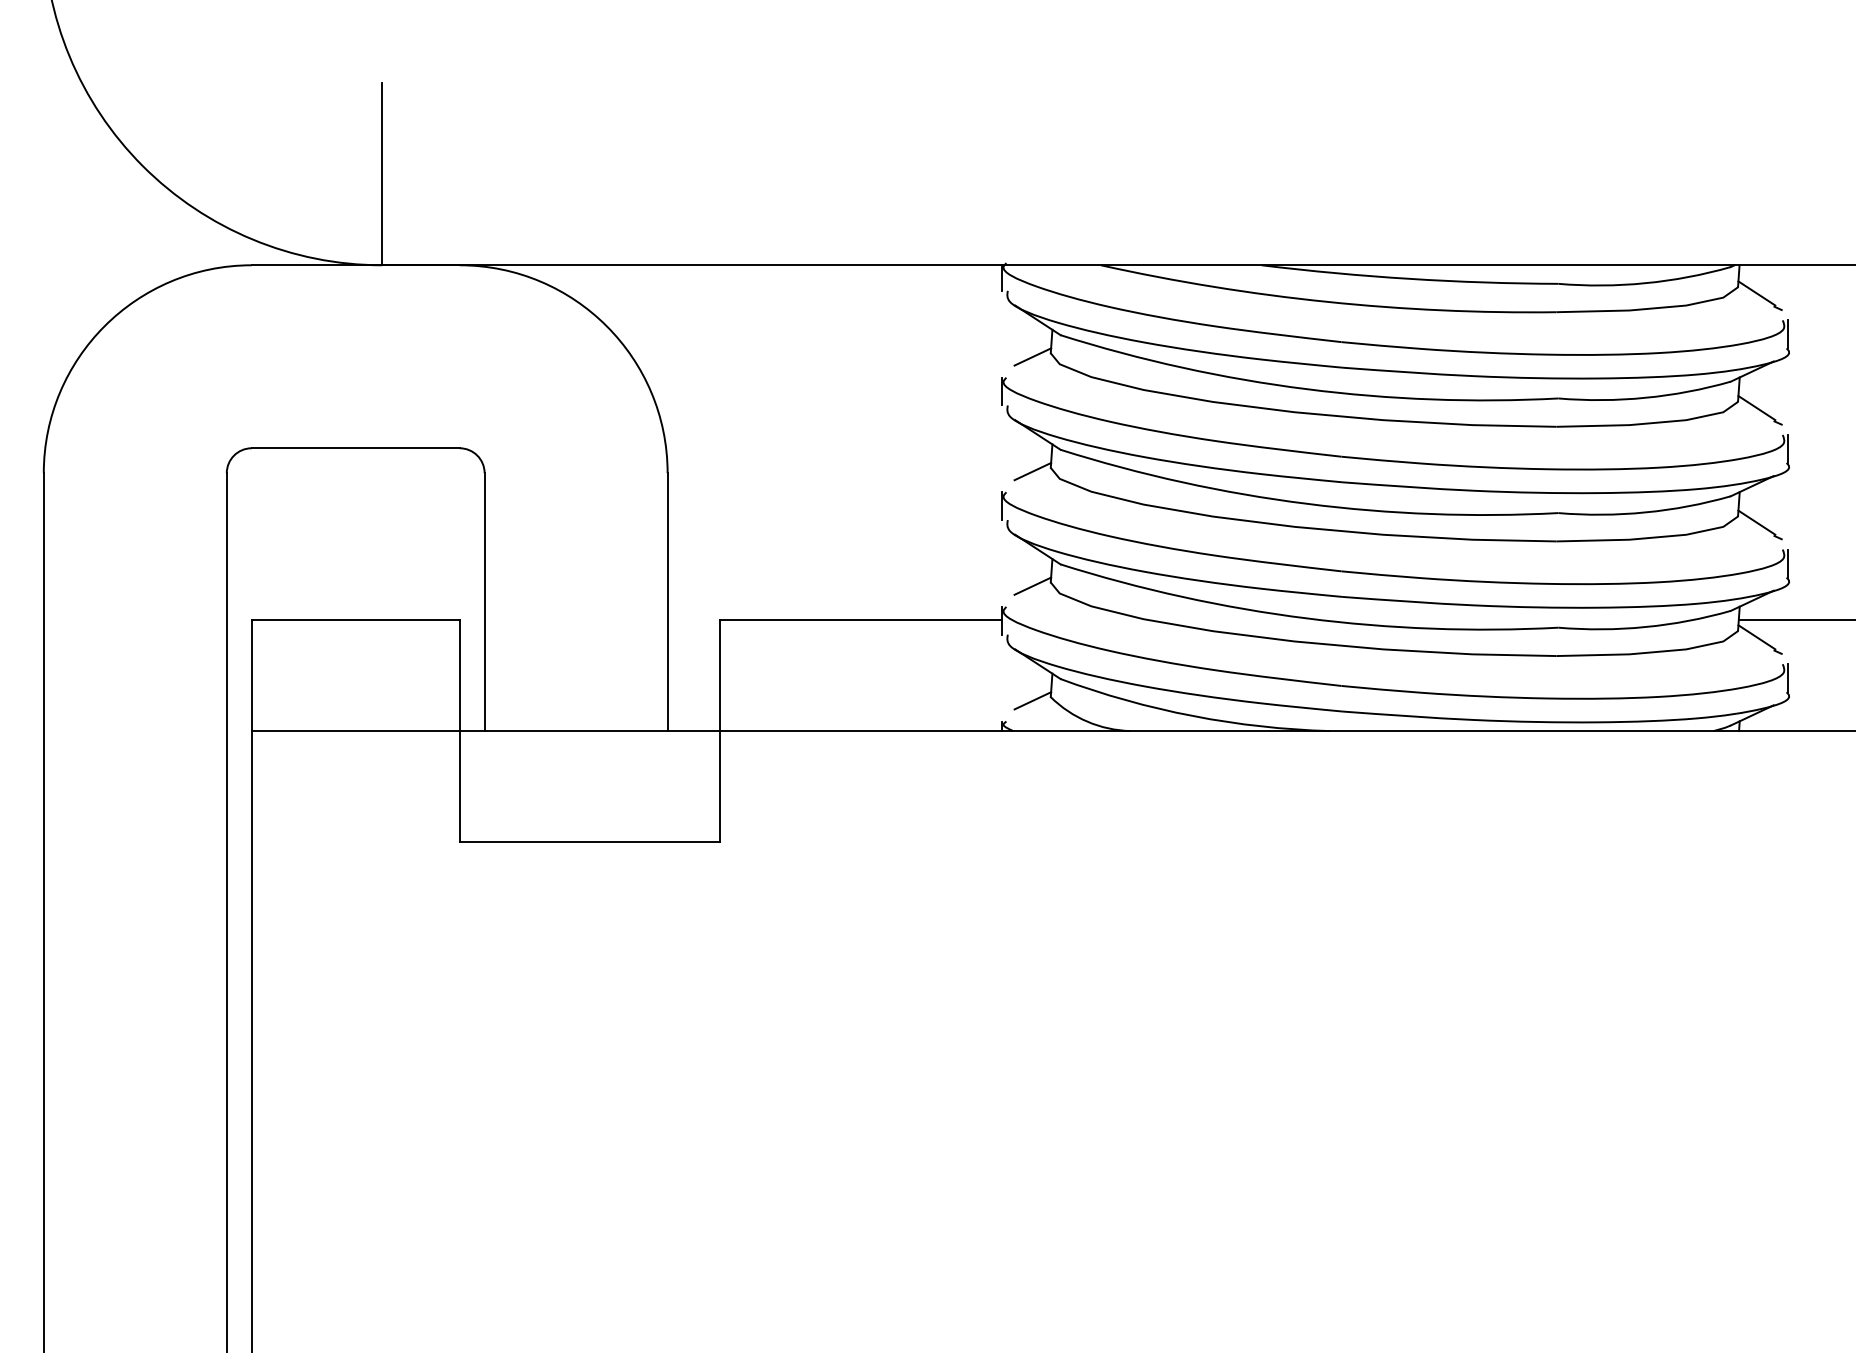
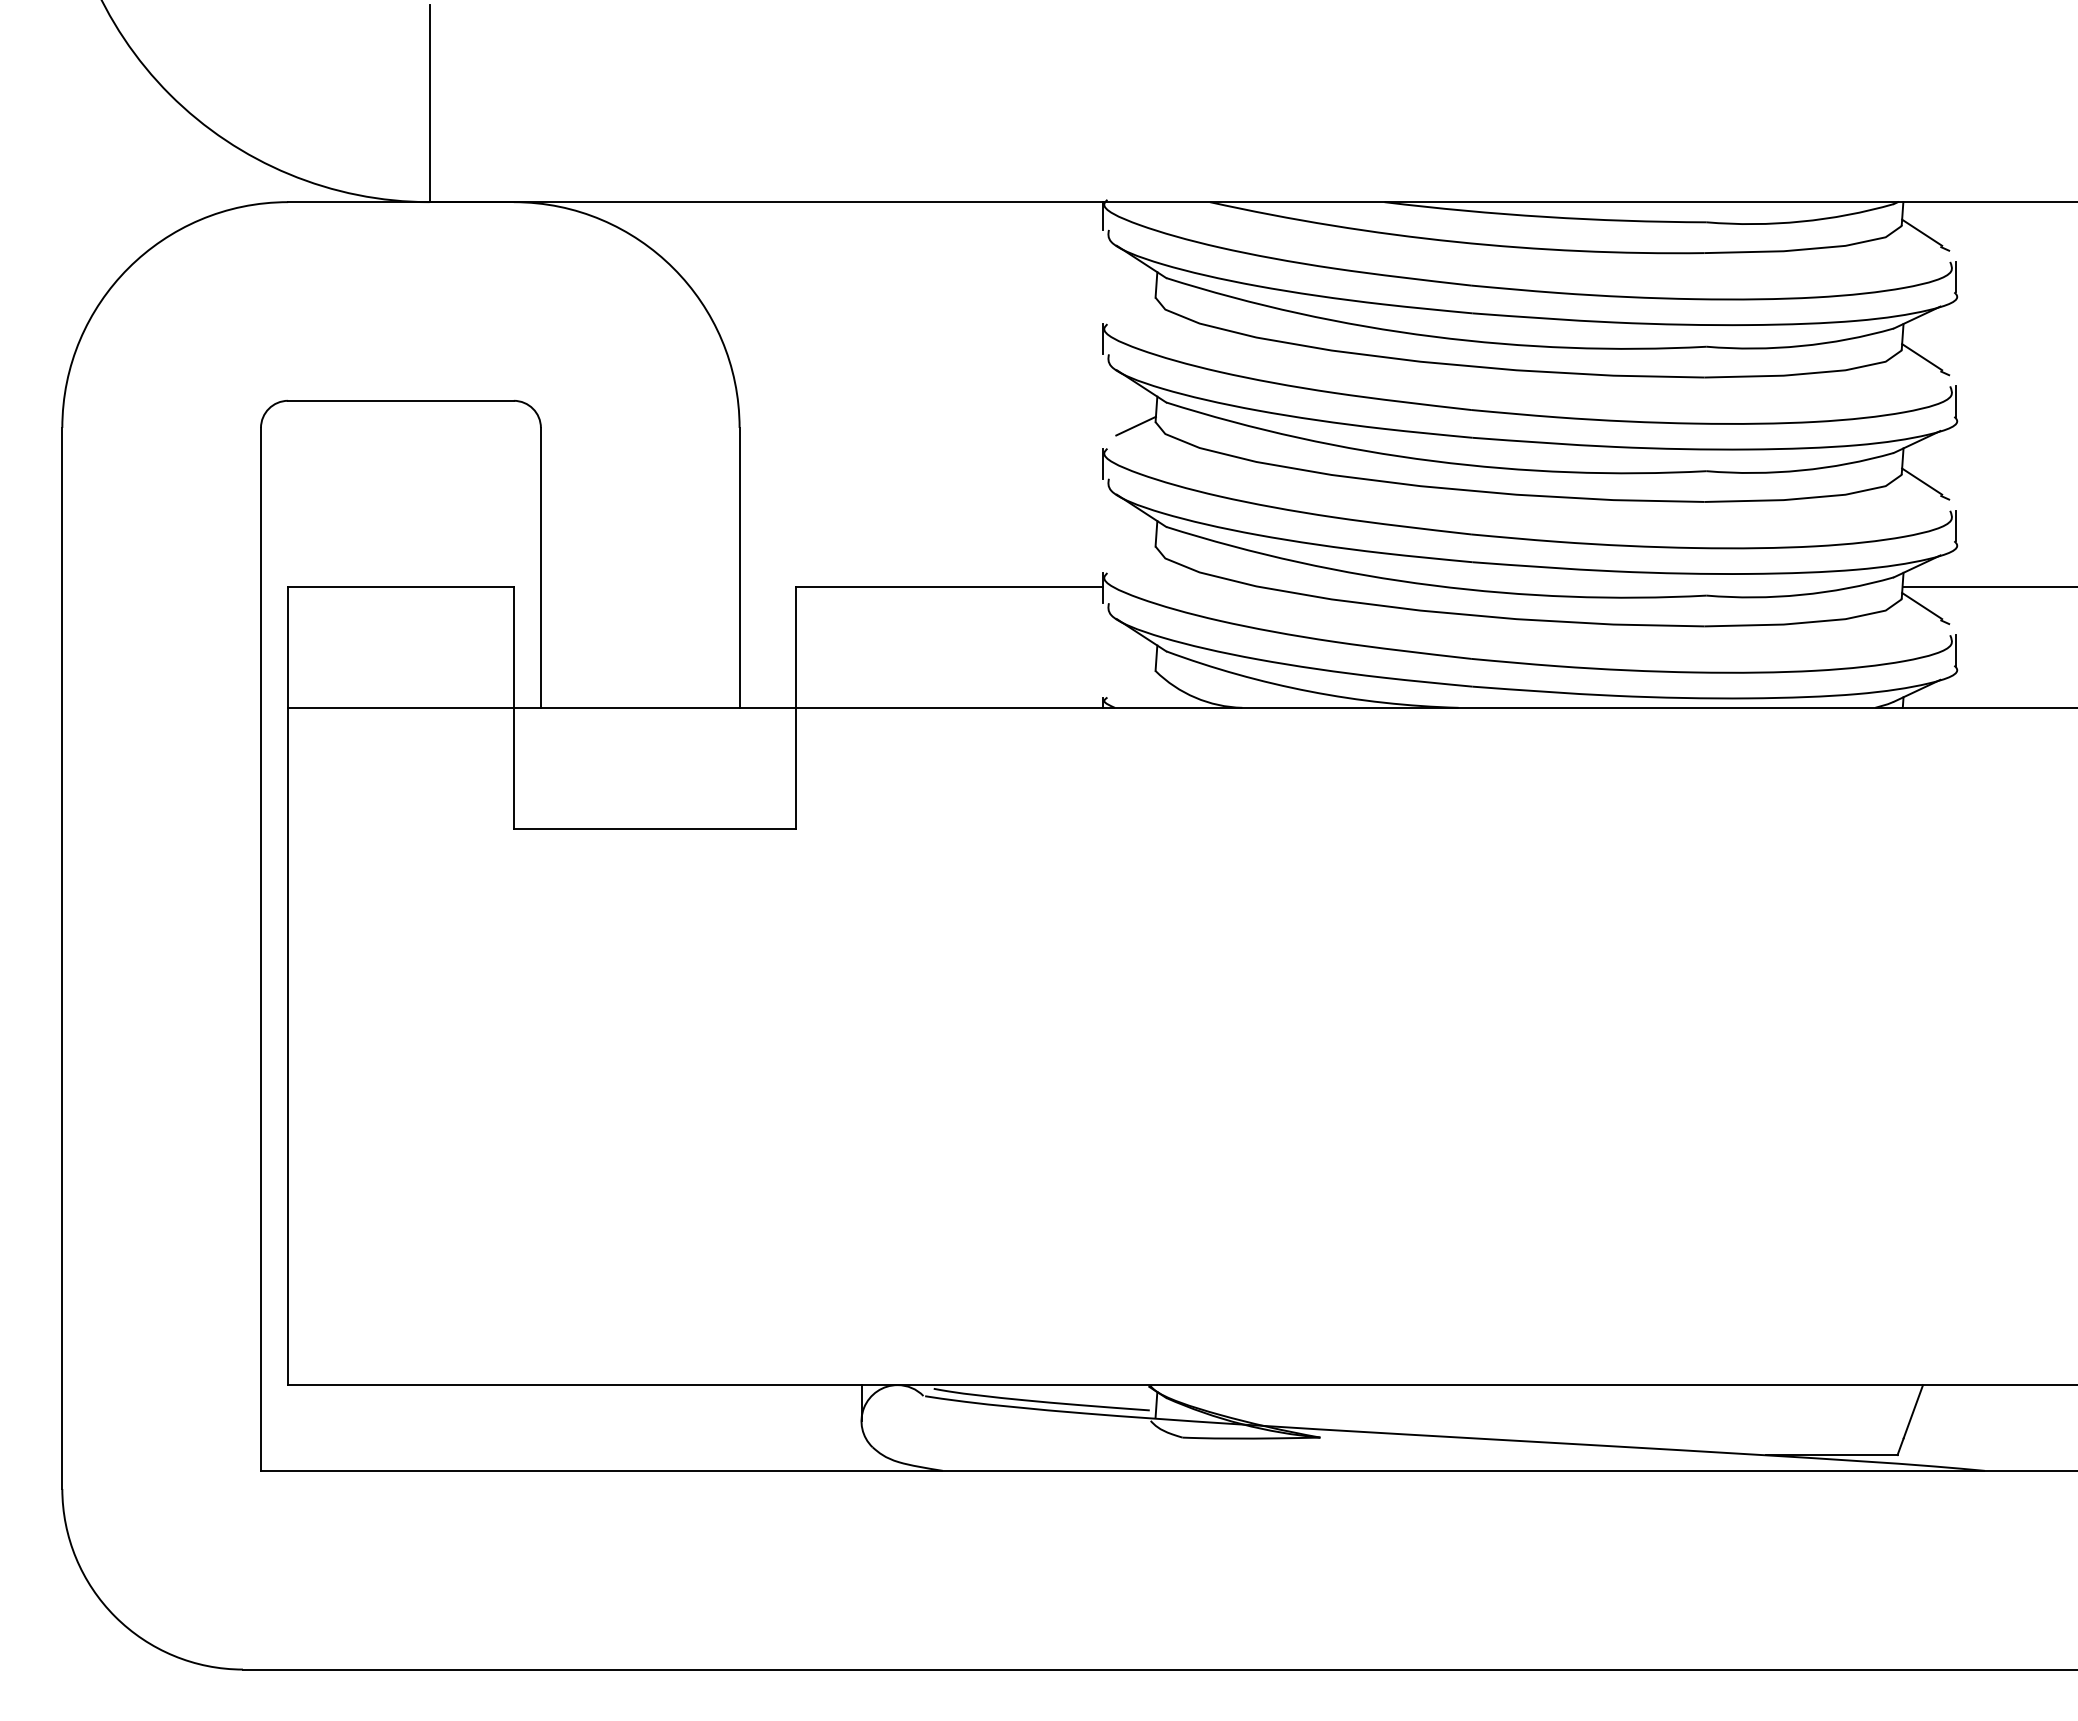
line: (1032, 356) -> (1135, 301), removed
line: (1032, 586) -> (1135, 550), removed
line: (1032, 700) -> (1135, 674), removed

